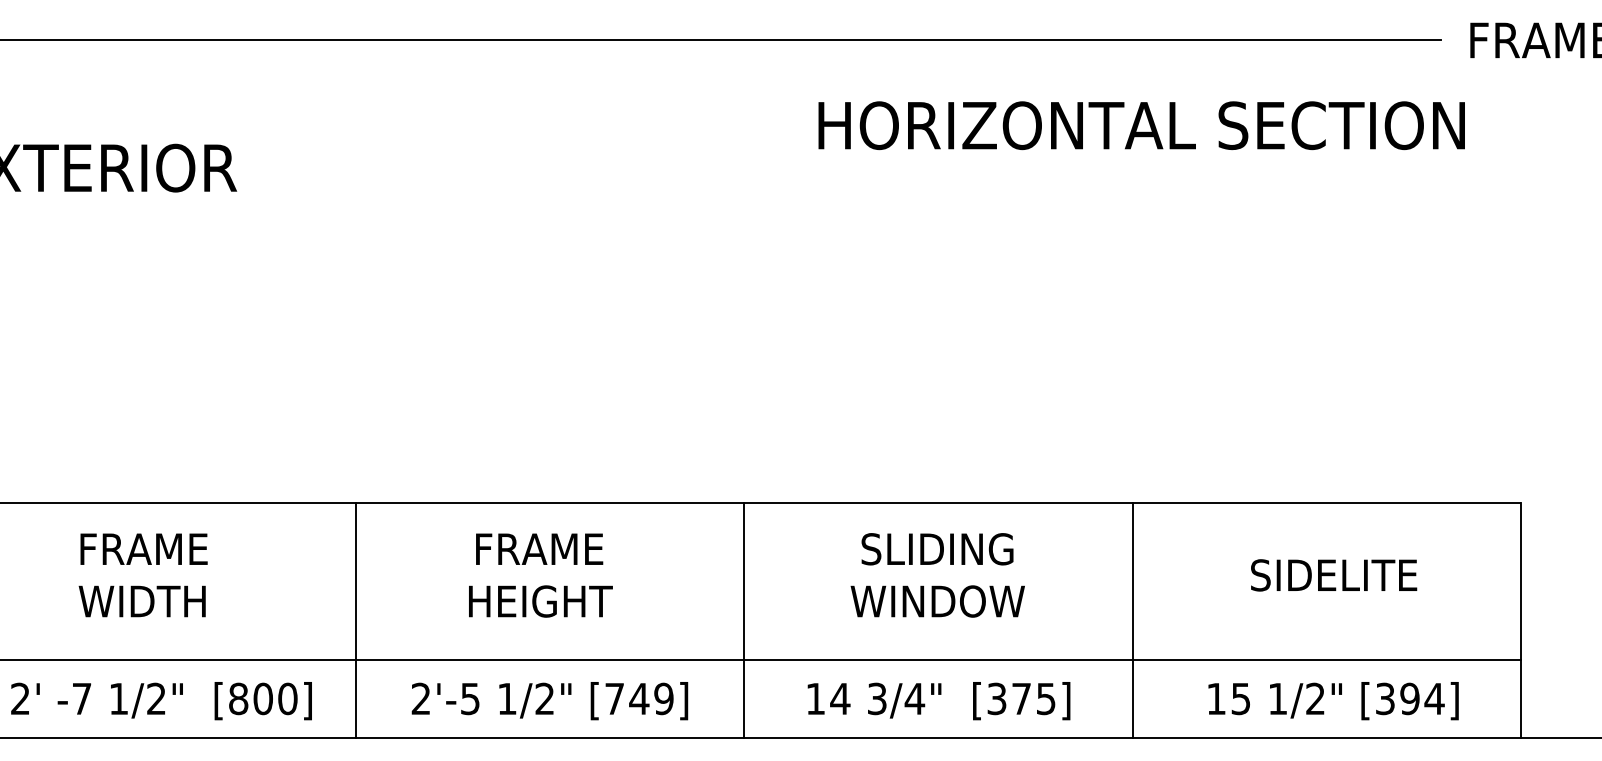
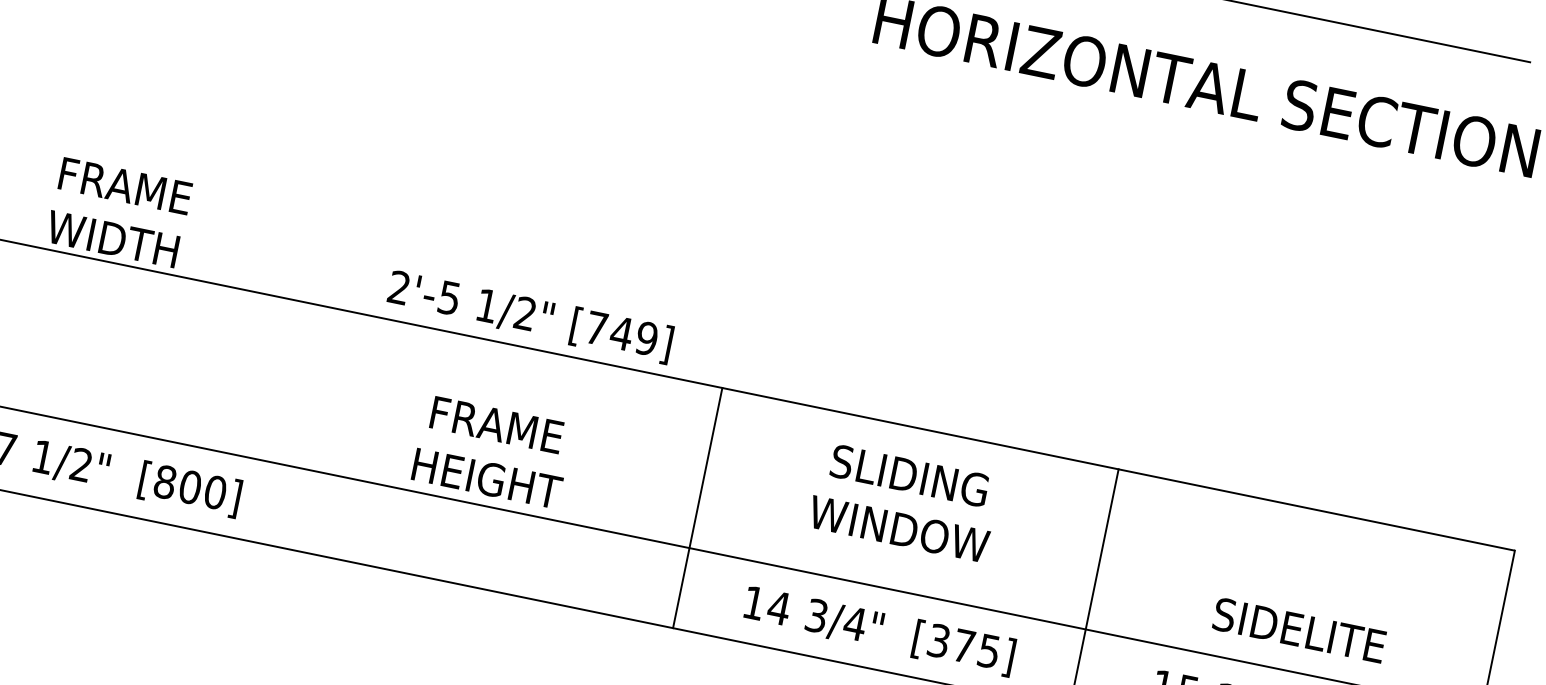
text: (142, 575) -> (118, 212), moved
text: (540, 575) -> (492, 452), moved
text: (1334, 575) -> (1299, 630), moved
line: (356, 620) -> (301, 426), removed
text: (549, 701) -> (529, 317), moved

